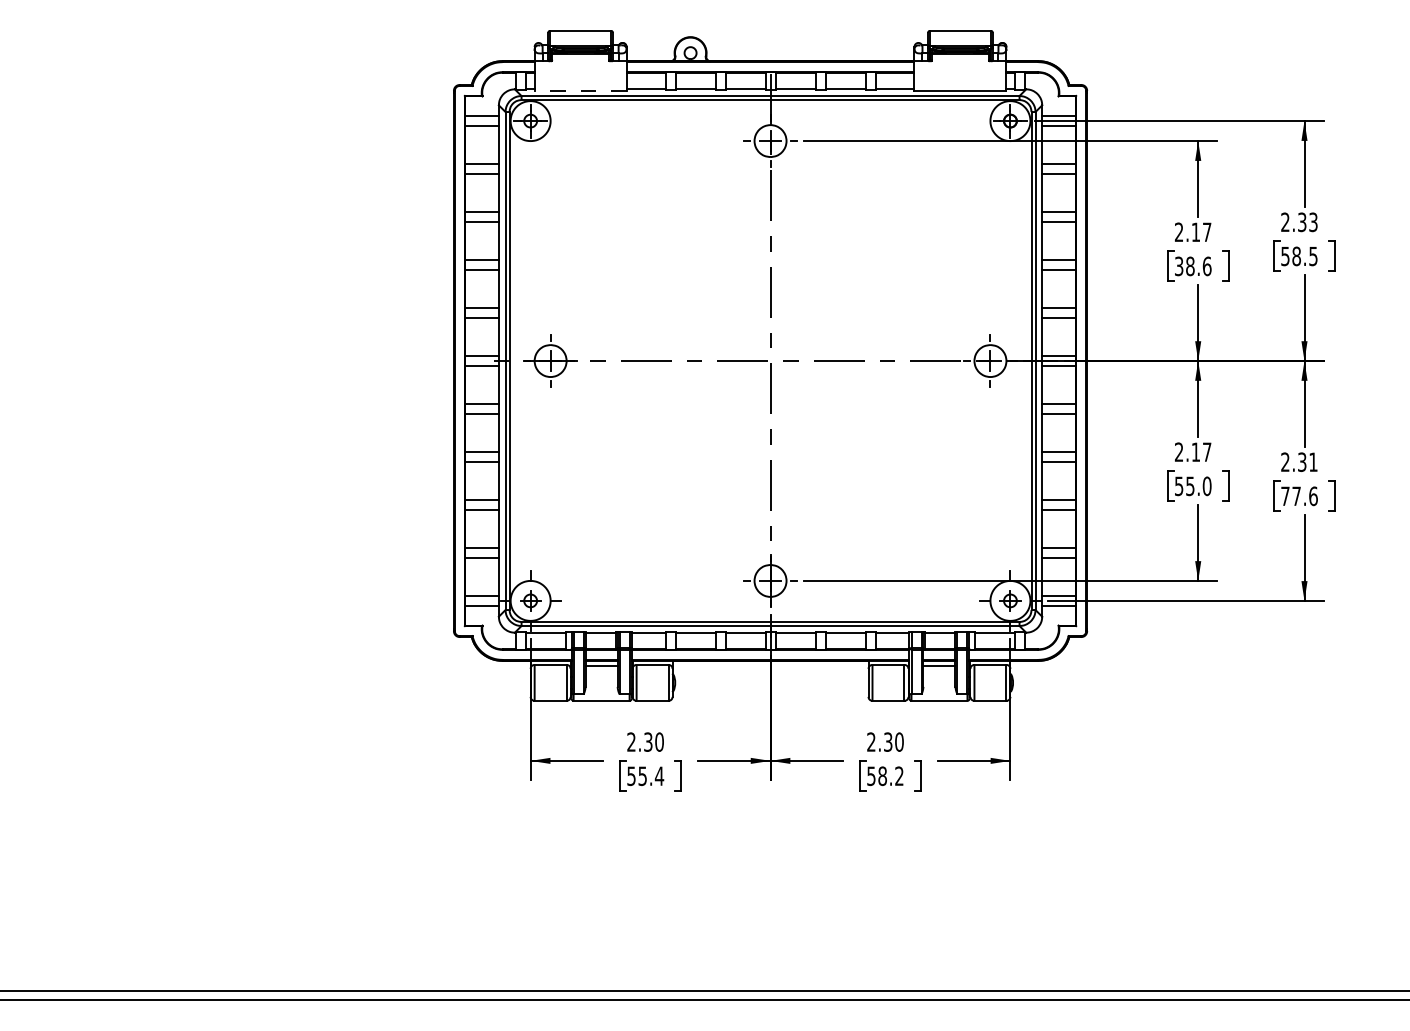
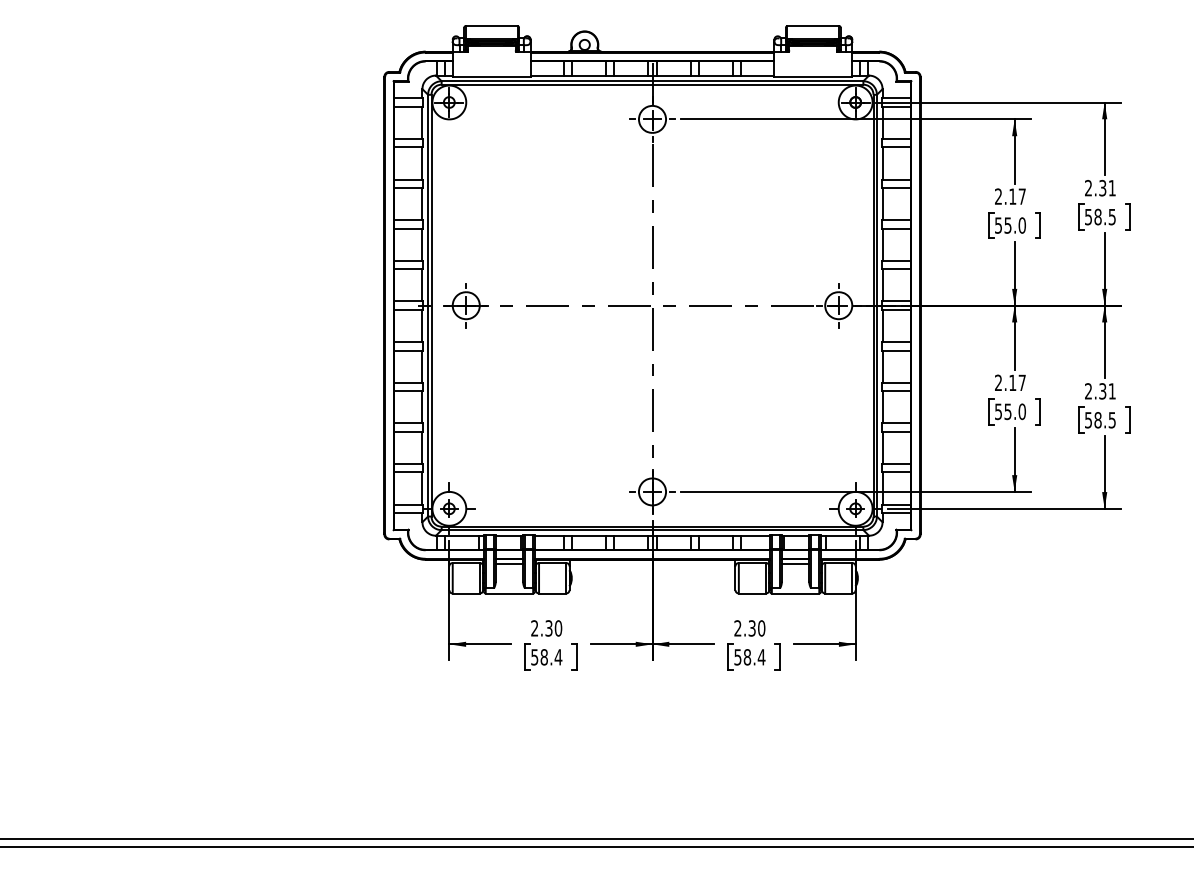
line: (580, 90) -> (491, 76), dashed -> solid
text: (1312, 222) -> (1111, 188), 2.33 -> 2.31
text: (1193, 266) -> (1010, 225), 38.6 -> 55.0
text: (1299, 496) -> (1100, 420), 77.6 -> 58.5
text: (641, 776) -> (543, 657), 55.4 -> 58.4
text: (899, 776) -> (761, 657), 58.2 -> 58.4

